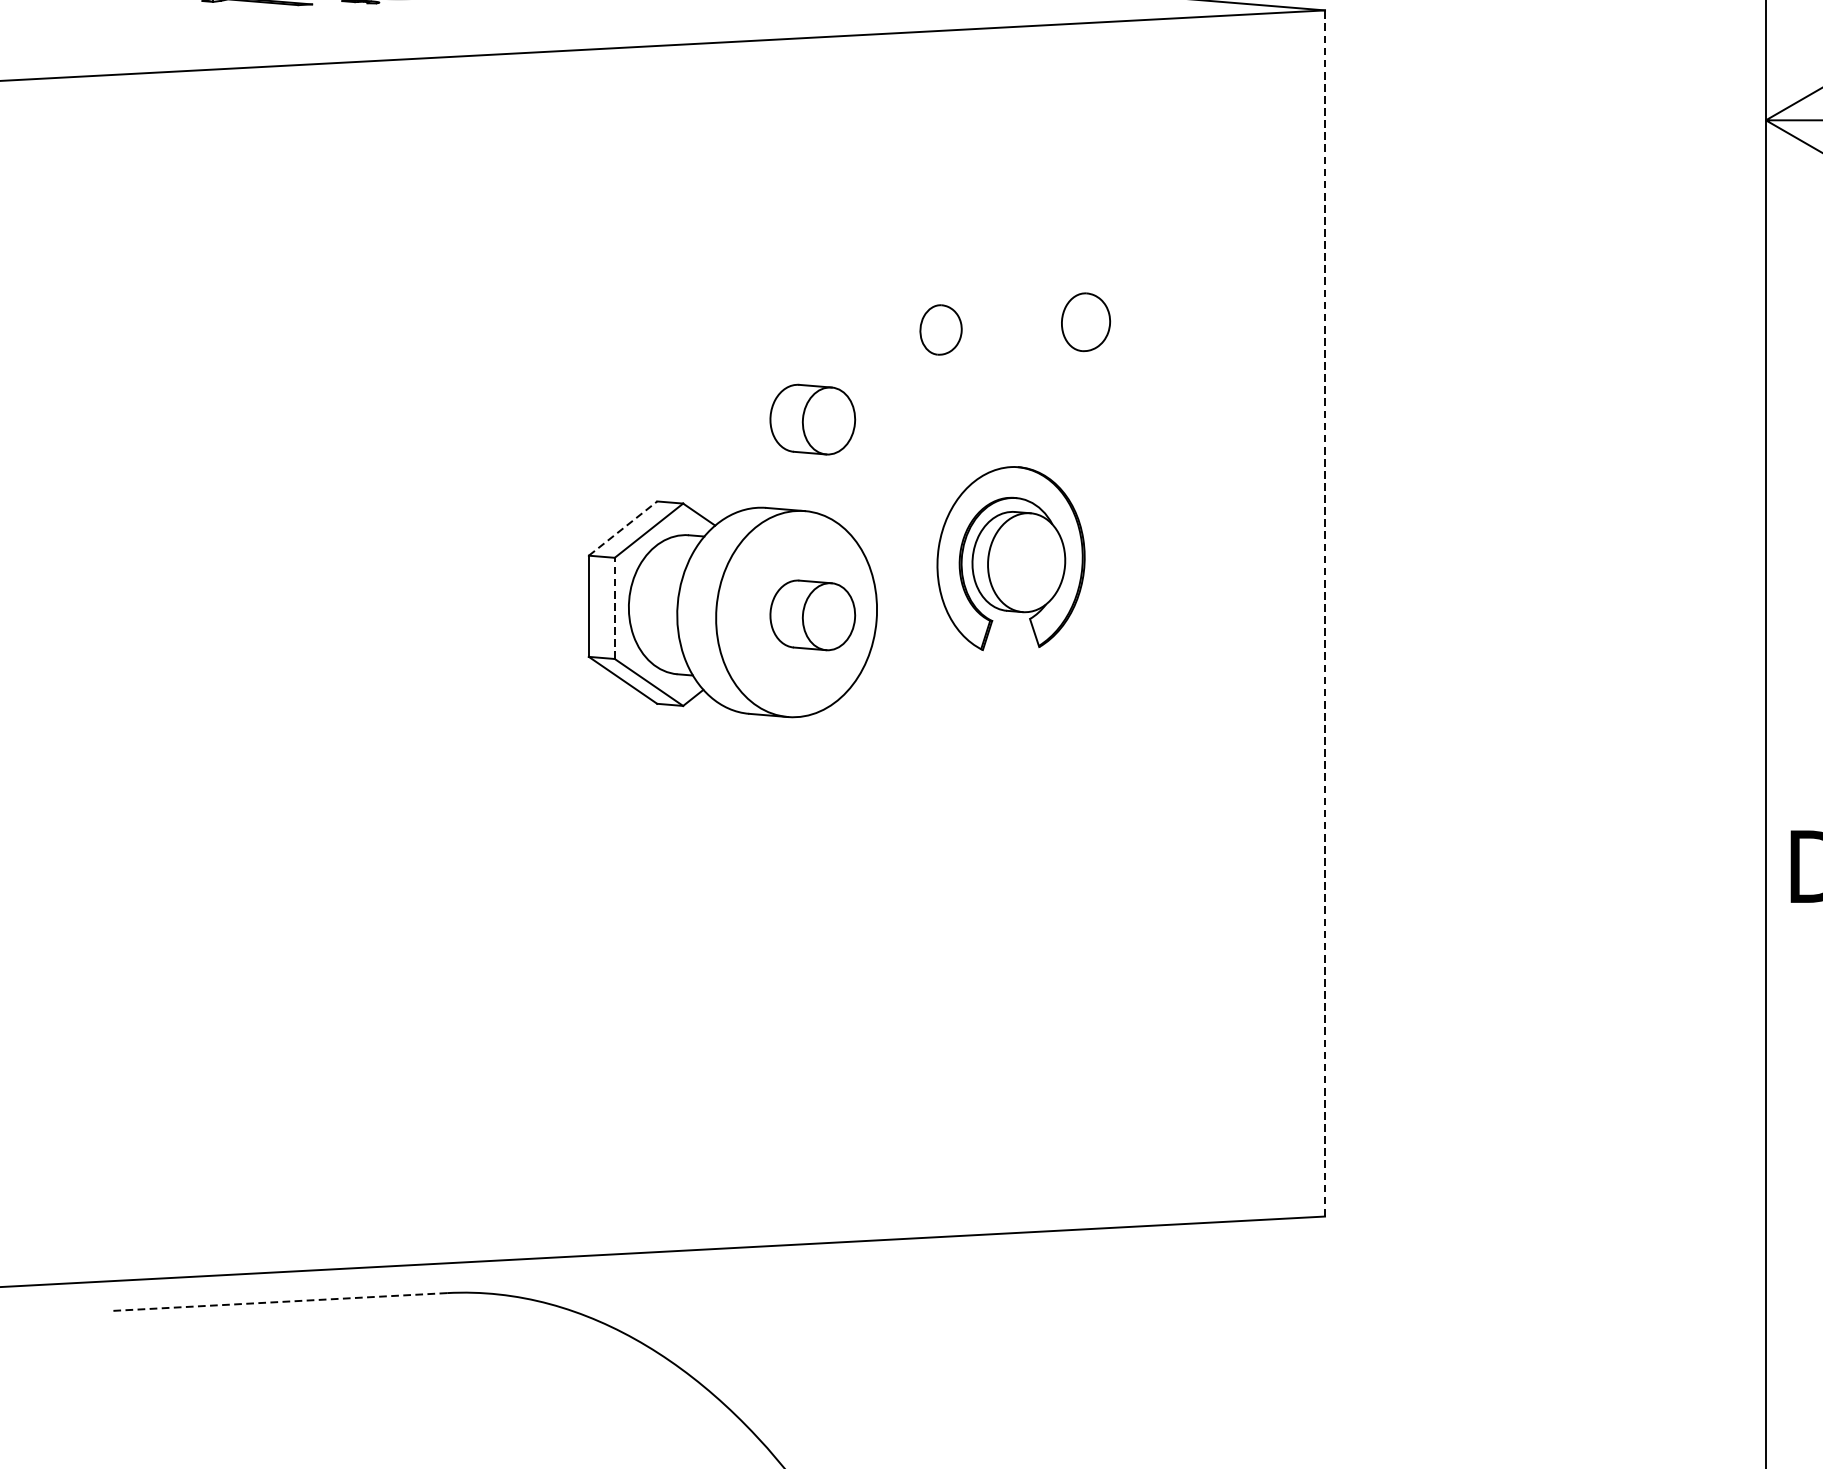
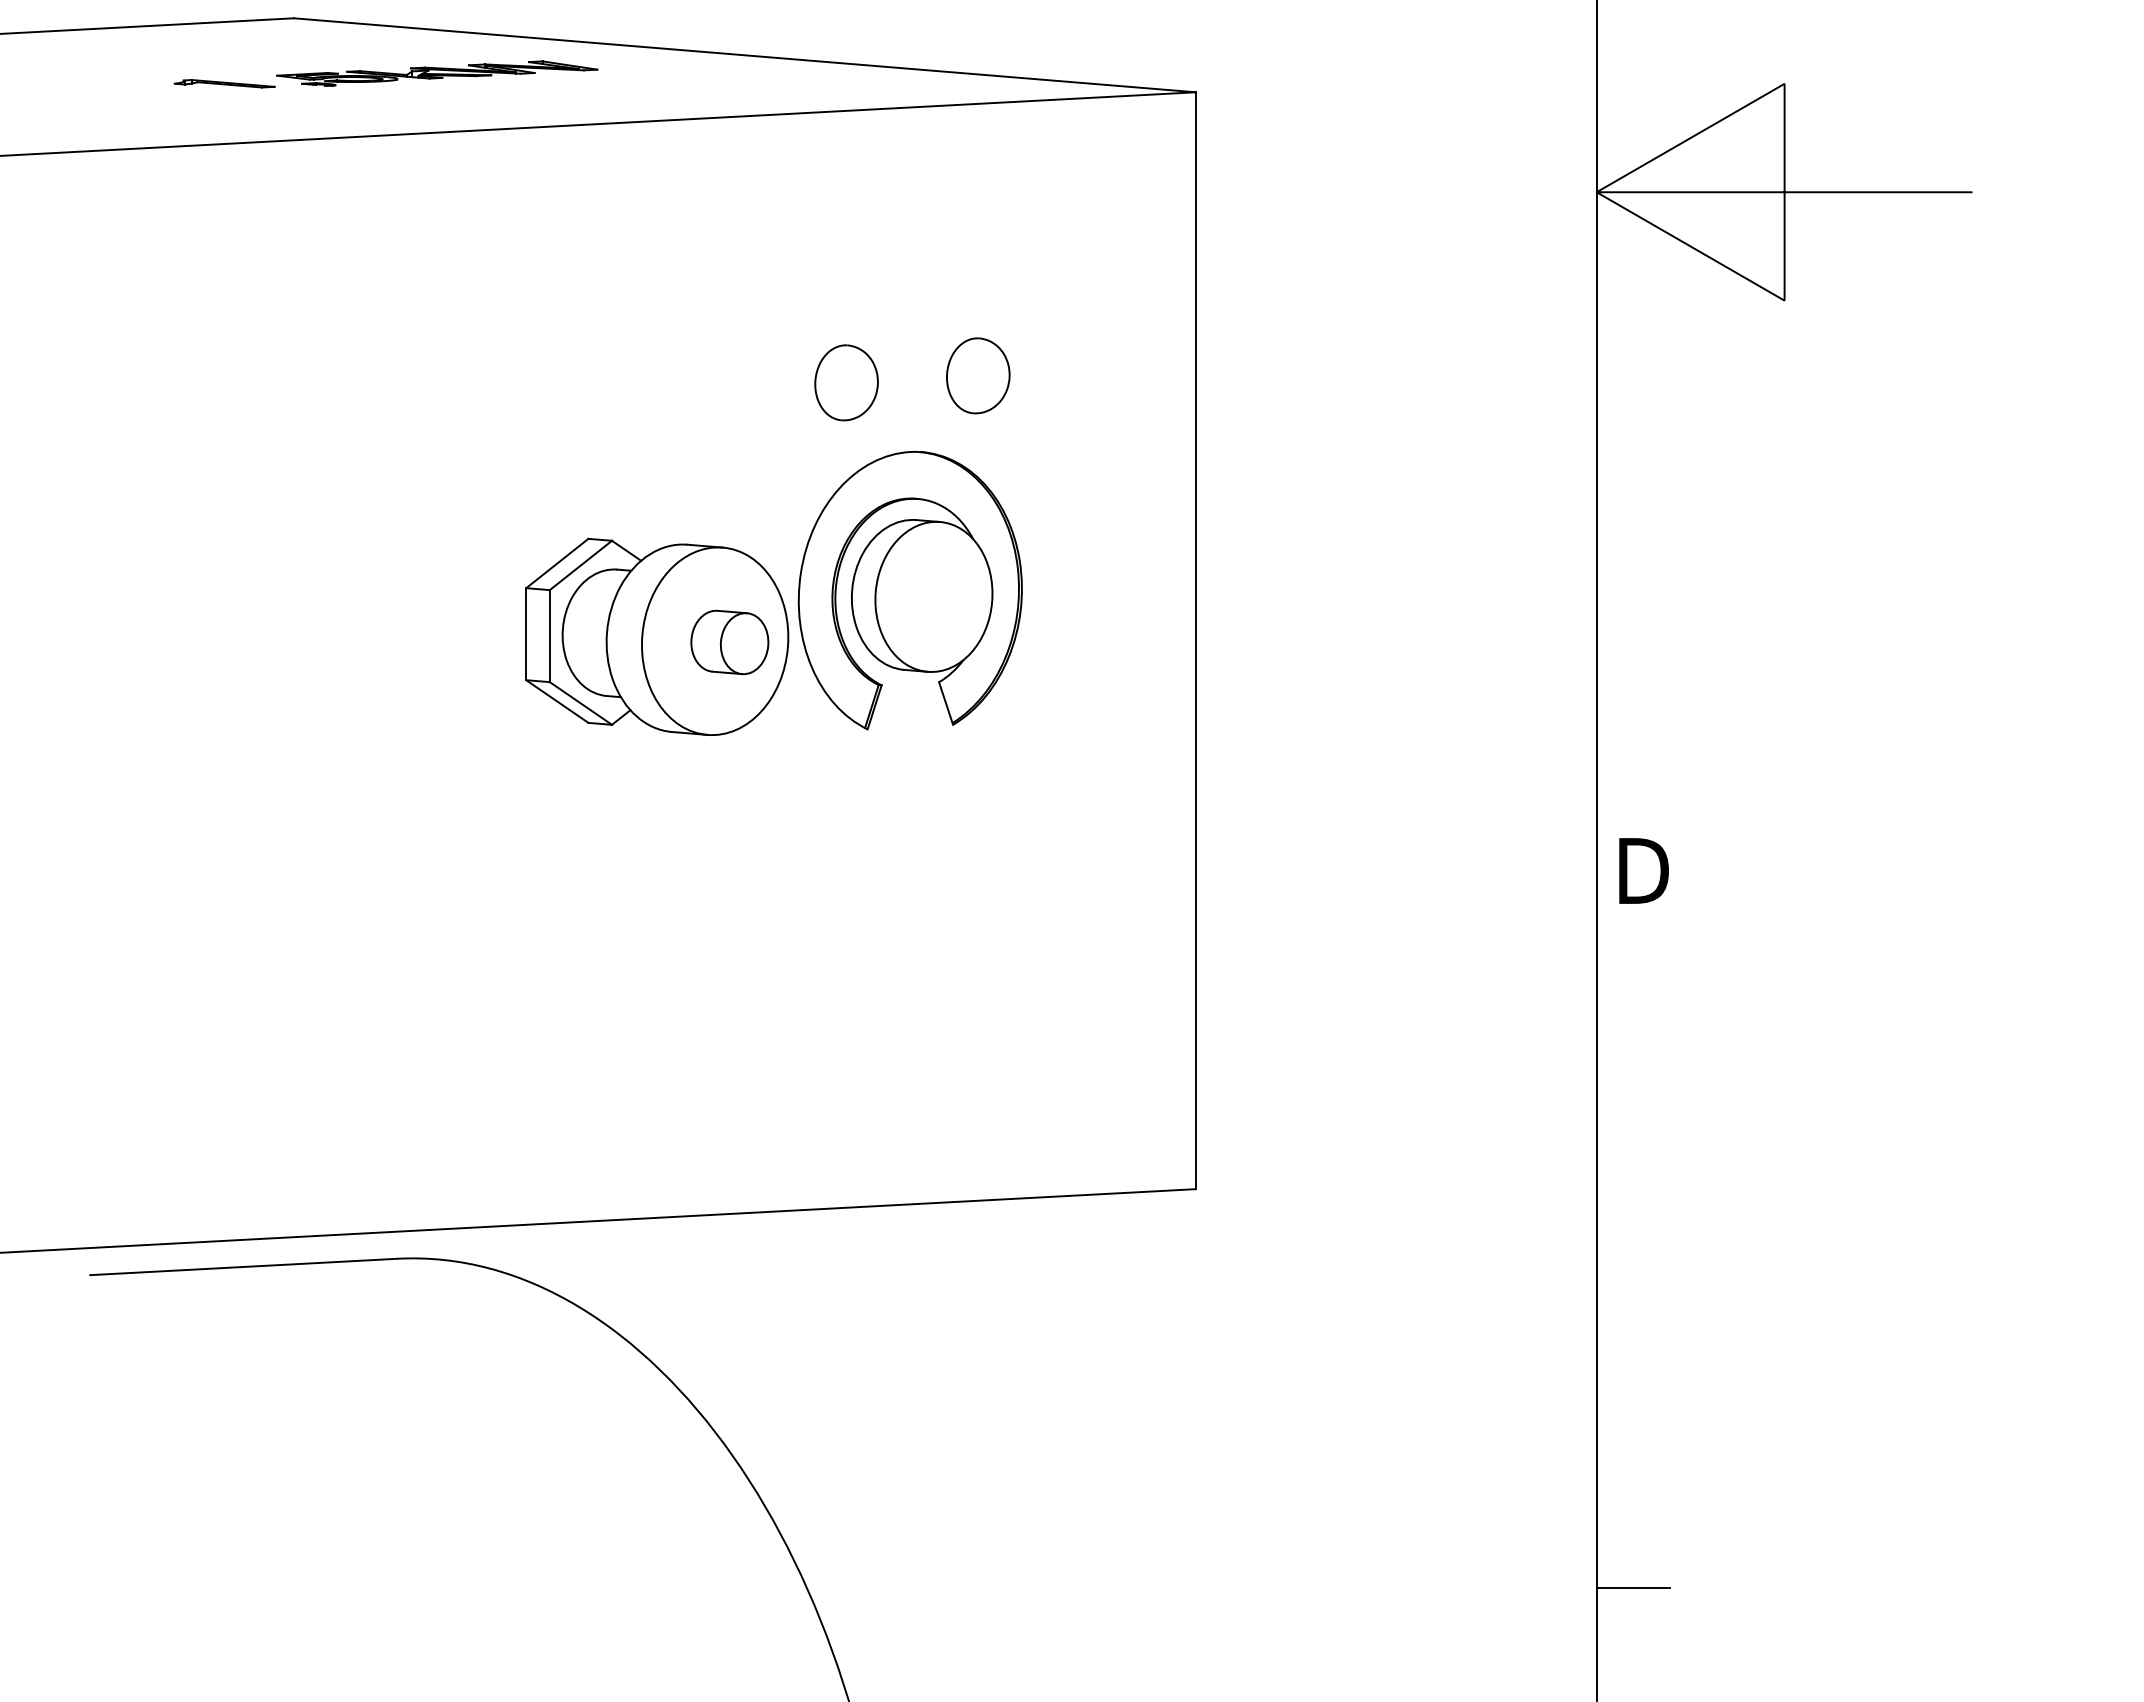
part: (1086, 321) -> (978, 375), size x1.43
part: (941, 329) -> (846, 382), size x1.67
part: (812, 419) -> (729, 464), removed
line: (623, 528) -> (557, 563), dashed -> solid
part: (1010, 558) -> (909, 590), size x1.67
line: (614, 607) -> (549, 635), dashed -> solid
line: (1324, 613) -> (1195, 640), dashed -> solid
line: (277, 1301) -> (243, 1266), dashed -> solid

